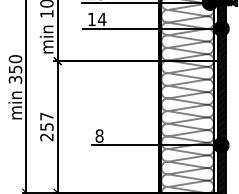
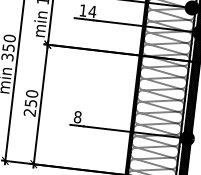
text: (46, 116) -> (31, 93), 257 -> 250

